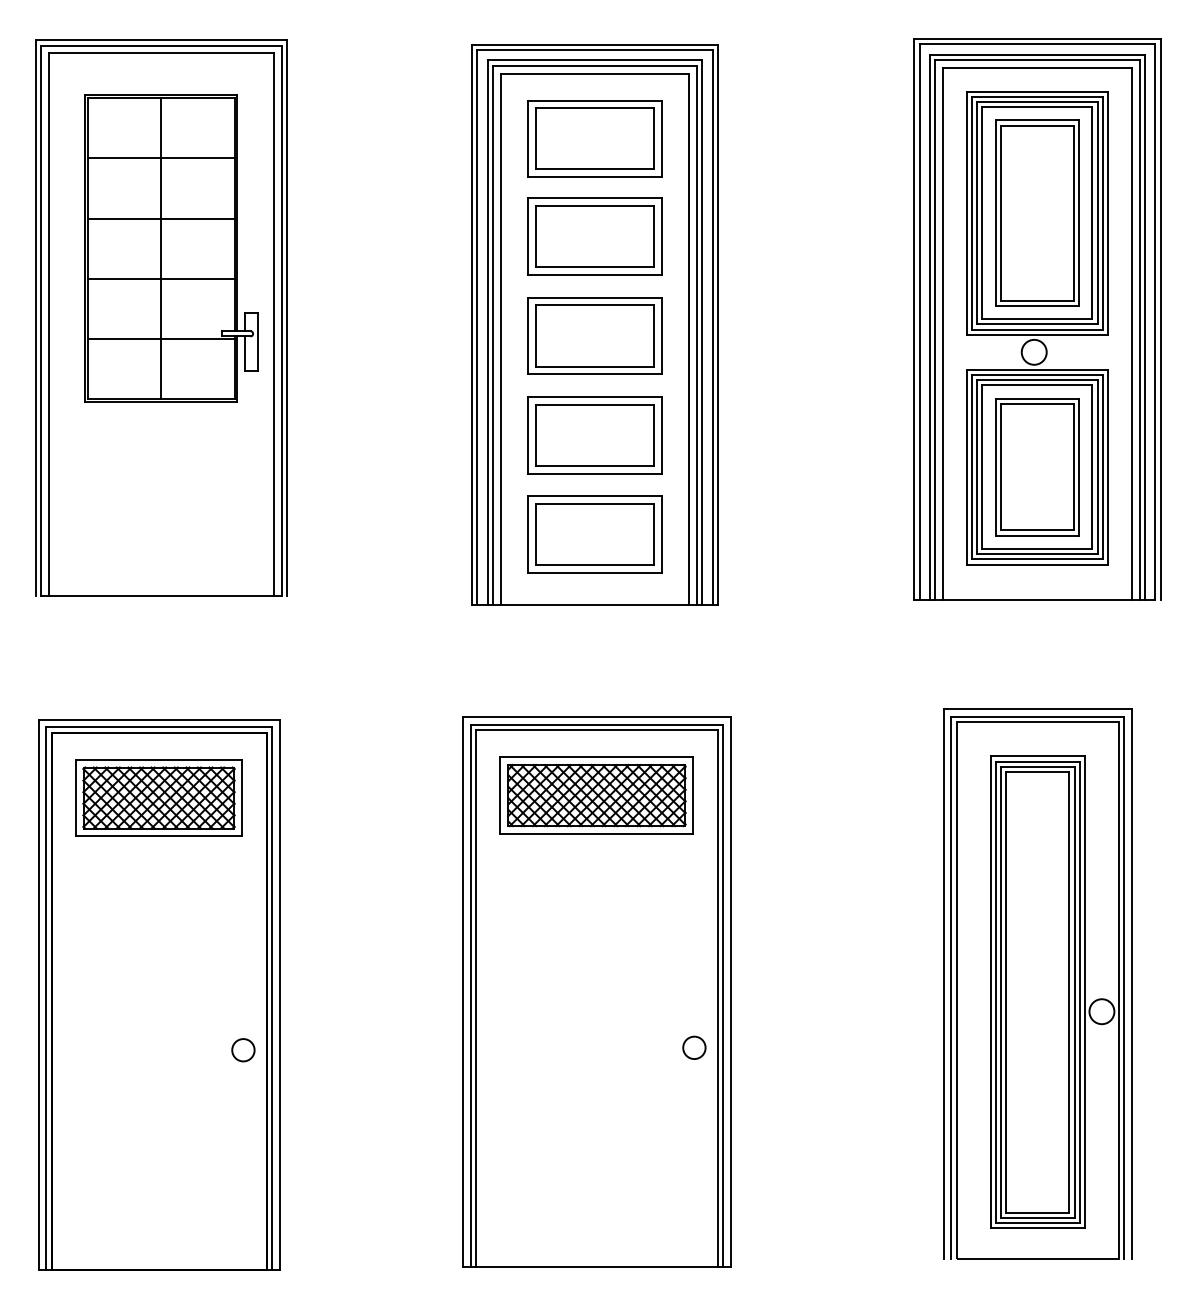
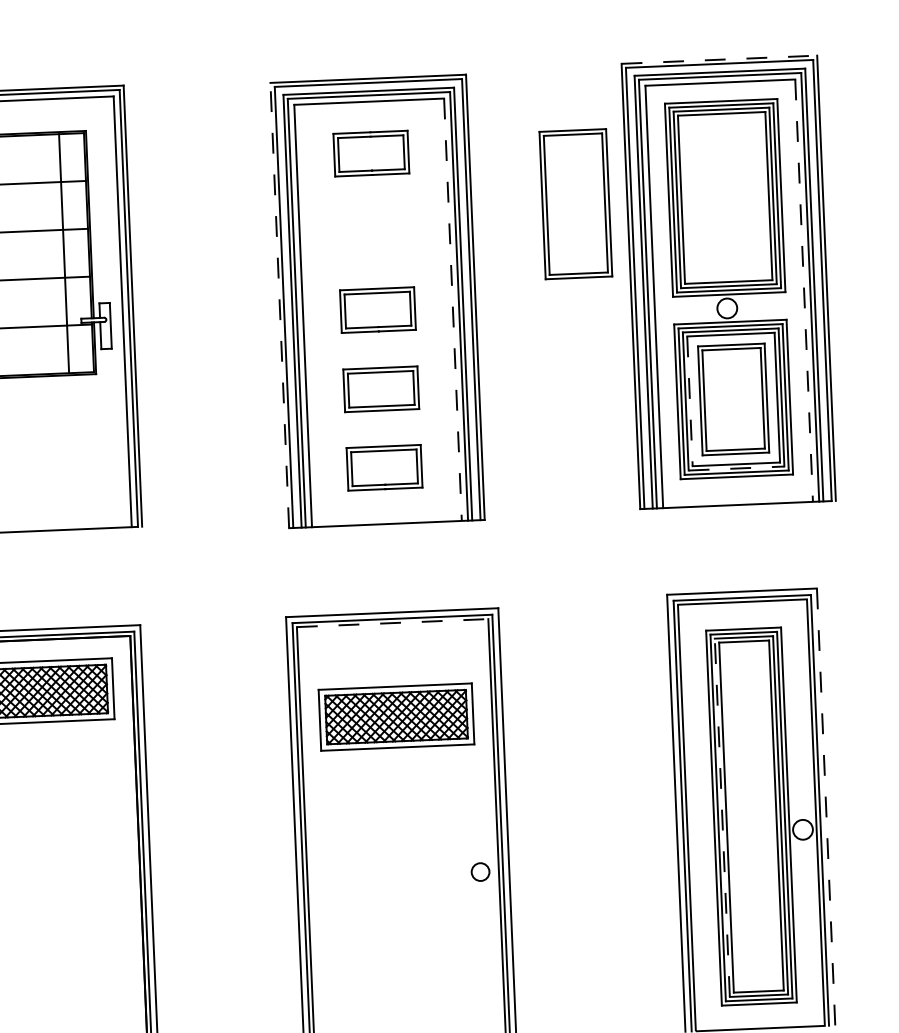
line: (1037, 39) -> (719, 59), solid -> dashed
part: (594, 138) -> (370, 153), size x0.7
part: (1037, 212) -> (575, 203), moved
part: (594, 236) -> (374, 231), removed
line: (161, 248) -> (64, 253), moved
line: (471, 324) -> (279, 305), solid -> dashed
line: (1131, 334) -> (803, 291), solid -> dashed
part: (594, 335) -> (377, 309), size x0.7
line: (689, 339) -> (453, 309), solid -> dashed
part: (594, 435) -> (380, 389), size x0.7
line: (982, 467) -> (690, 401), solid -> dashed
part: (594, 534) -> (384, 467), size x0.7
line: (1037, 554) -> (736, 468), solid -> dashed
line: (596, 730) -> (392, 623), solid -> dashed
part: (596, 795) -> (396, 717), moved
line: (1132, 983) -> (826, 806), solid -> dashed
line: (1001, 992) -> (722, 817), solid -> dashed
circle: (243, 1050) -> (122, 889), removed

